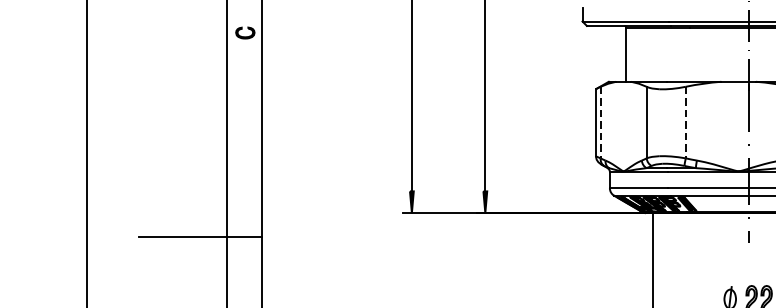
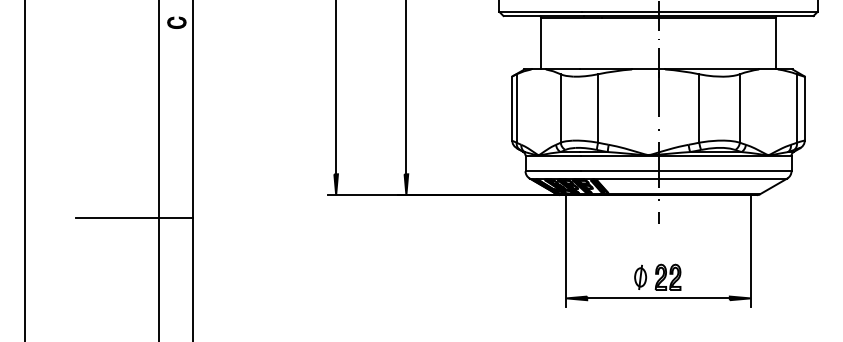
line: (600, 122) -> (516, 108), dashed -> solid
line: (686, 122) -> (598, 108), dashed -> solid

